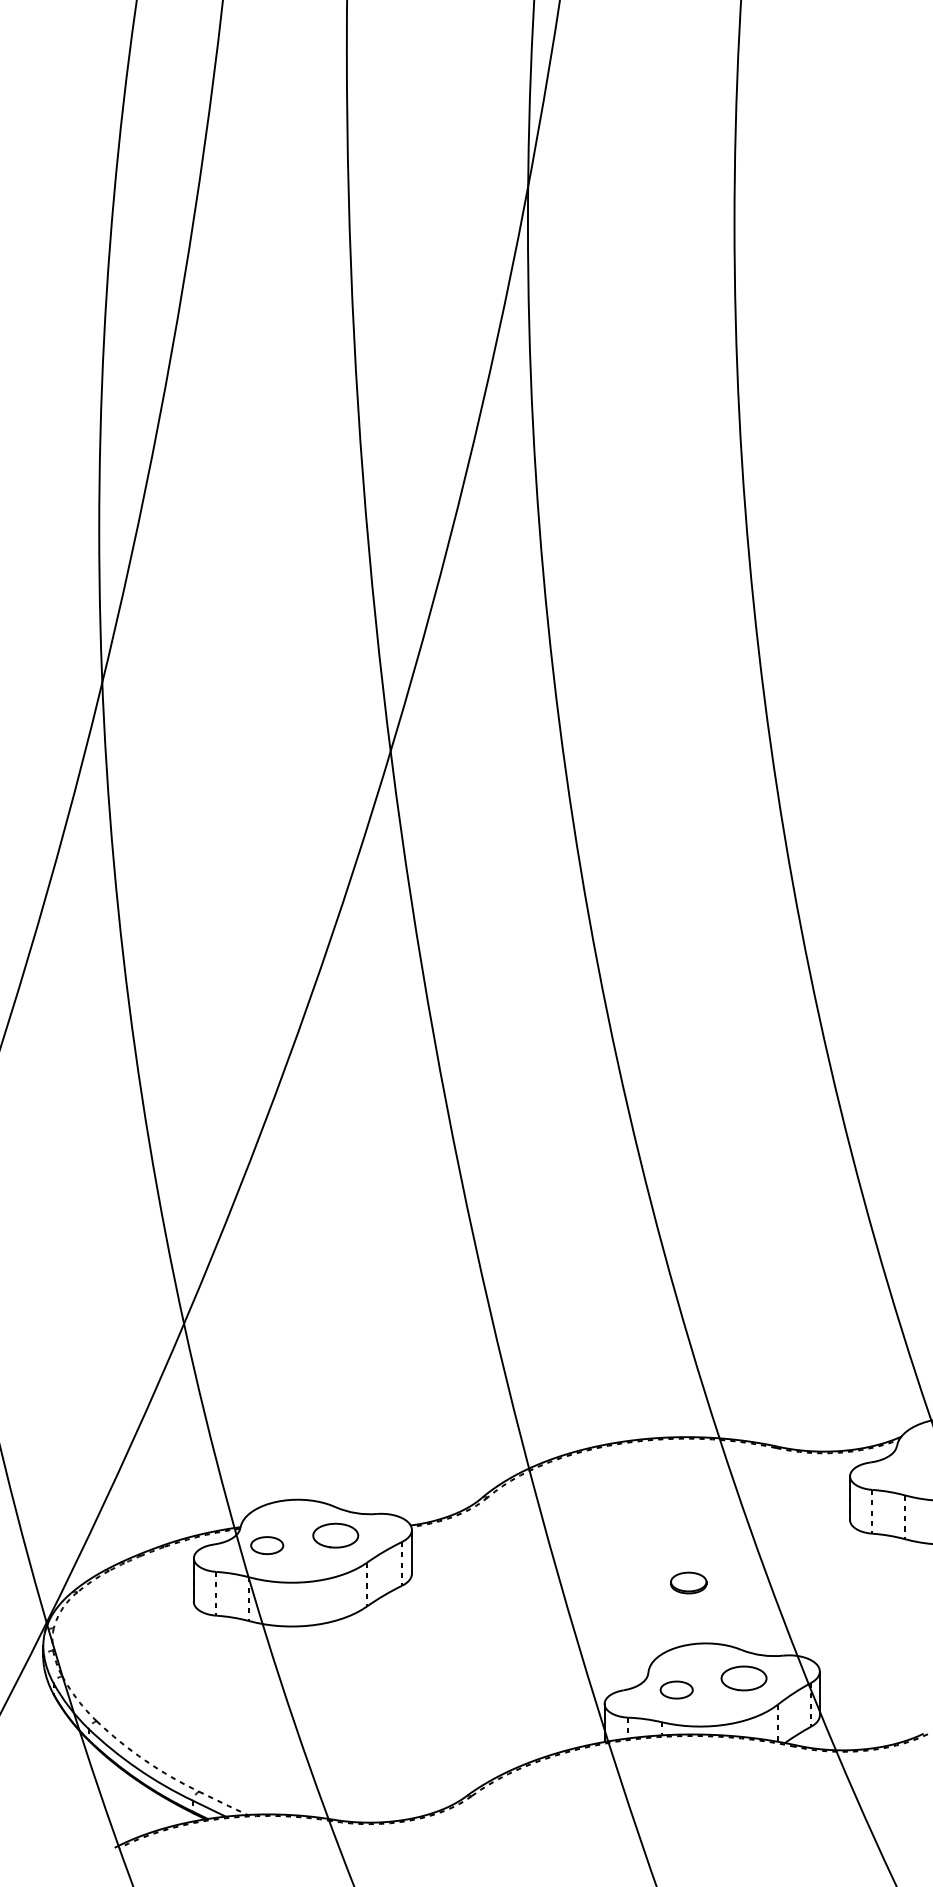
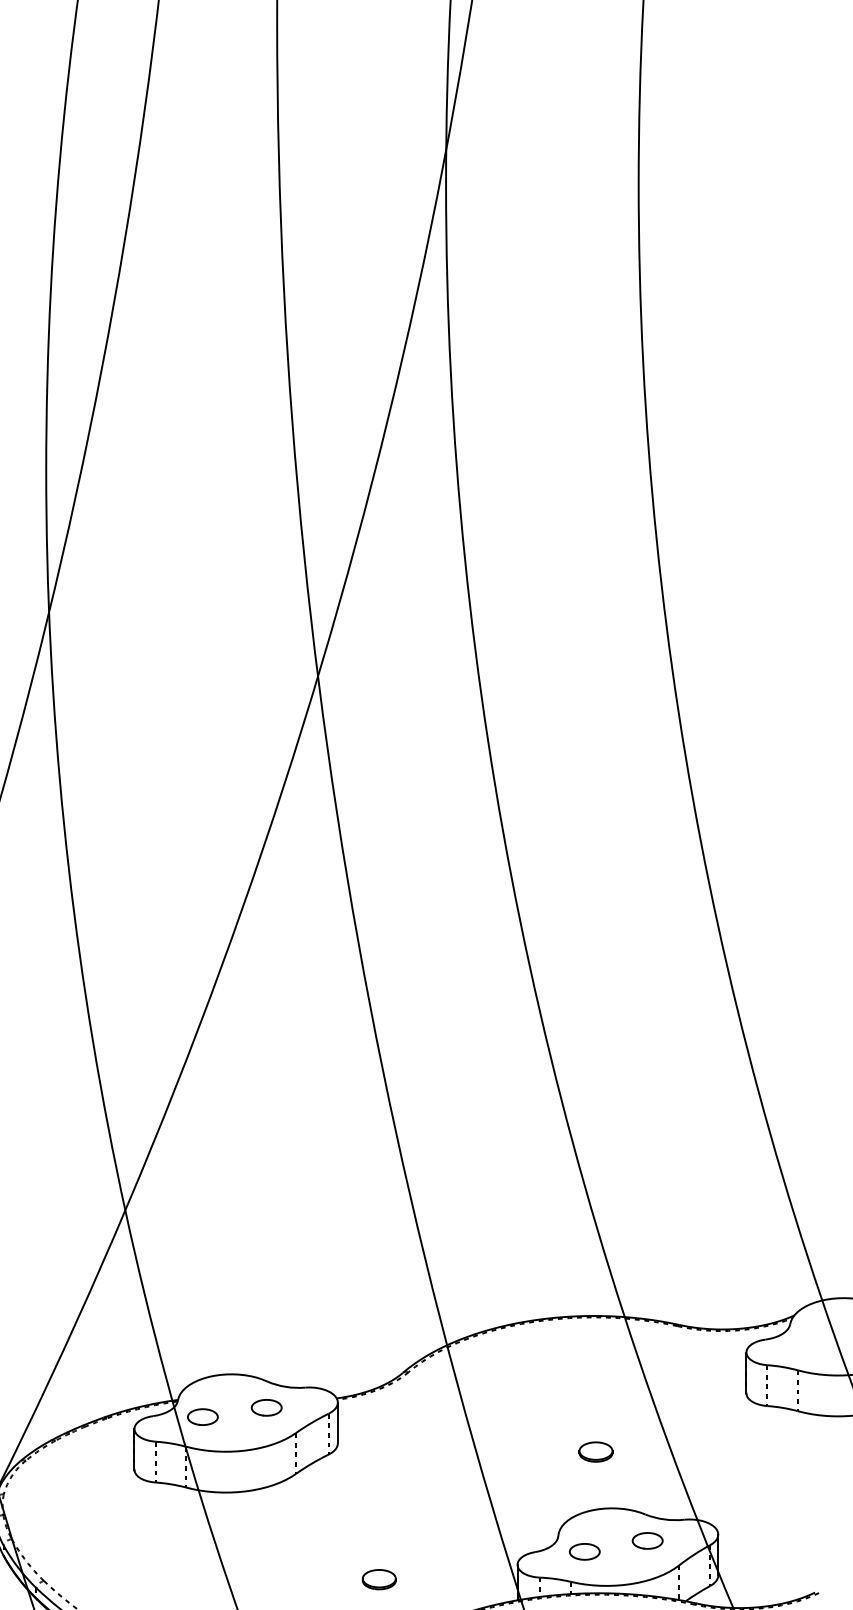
part: (335, 1535) -> (266, 1407), size x0.71
part: (744, 1677) -> (648, 1540), size x0.71
part: (455, 1719) -> (378, 1579), added

